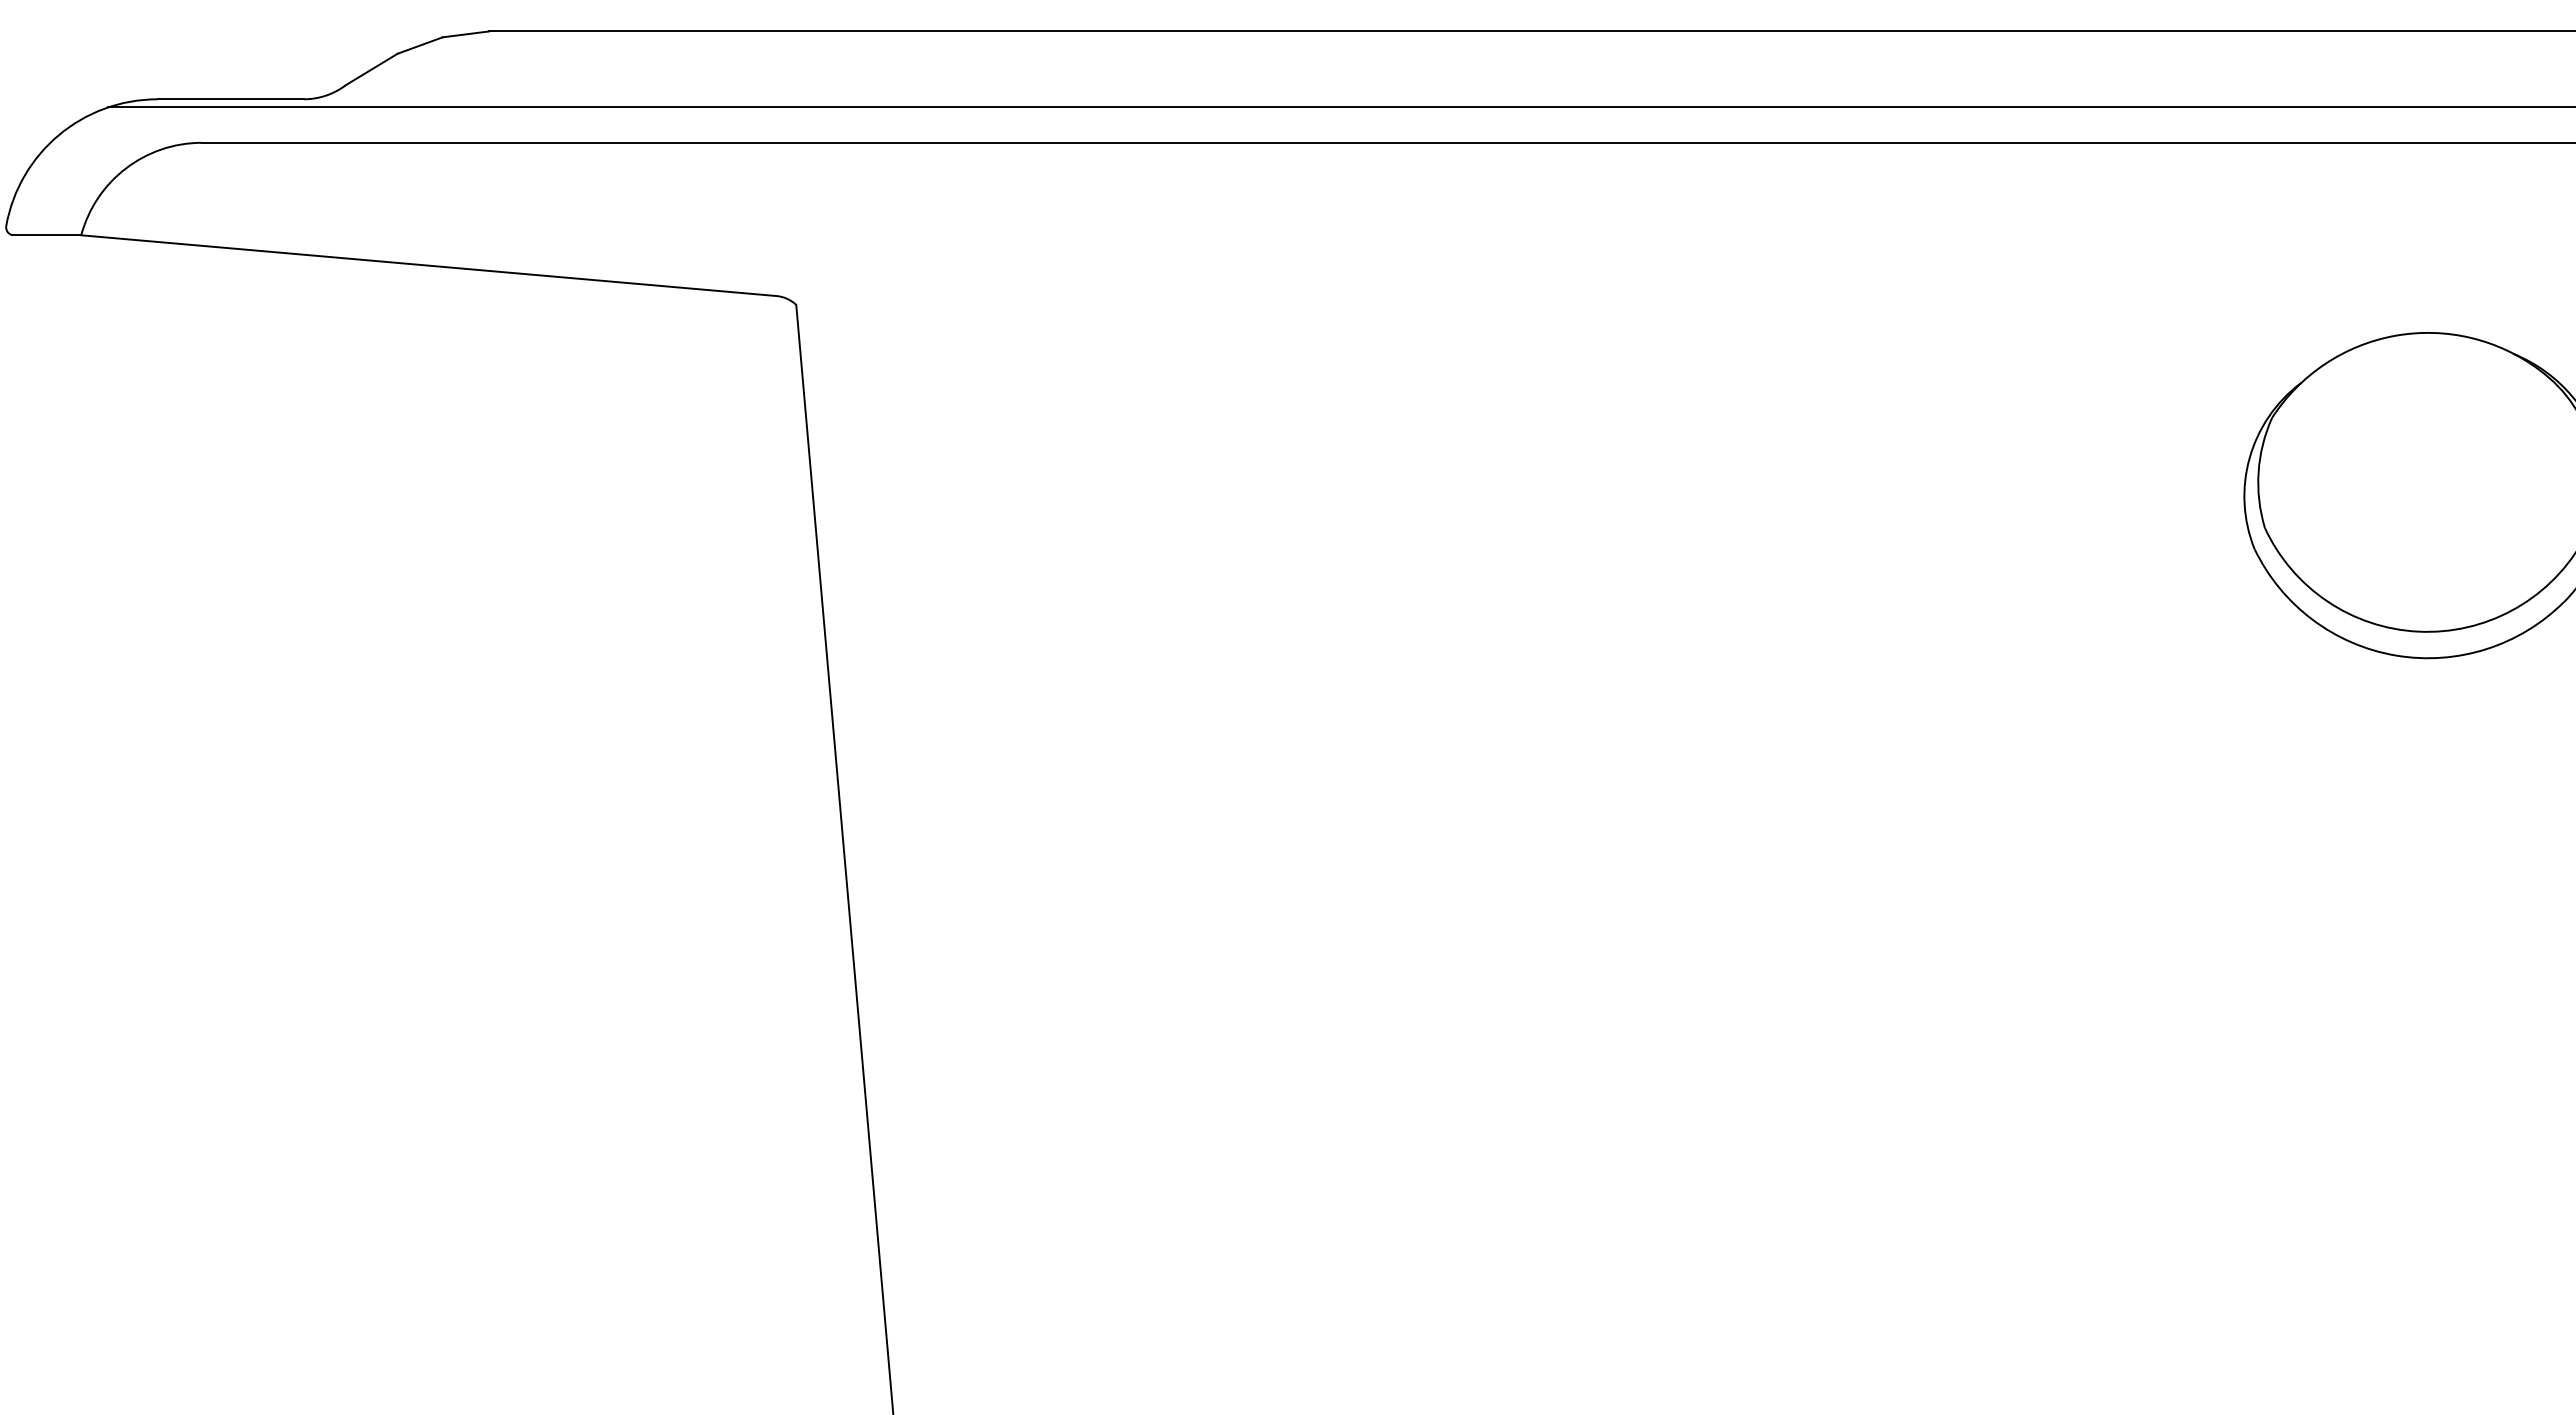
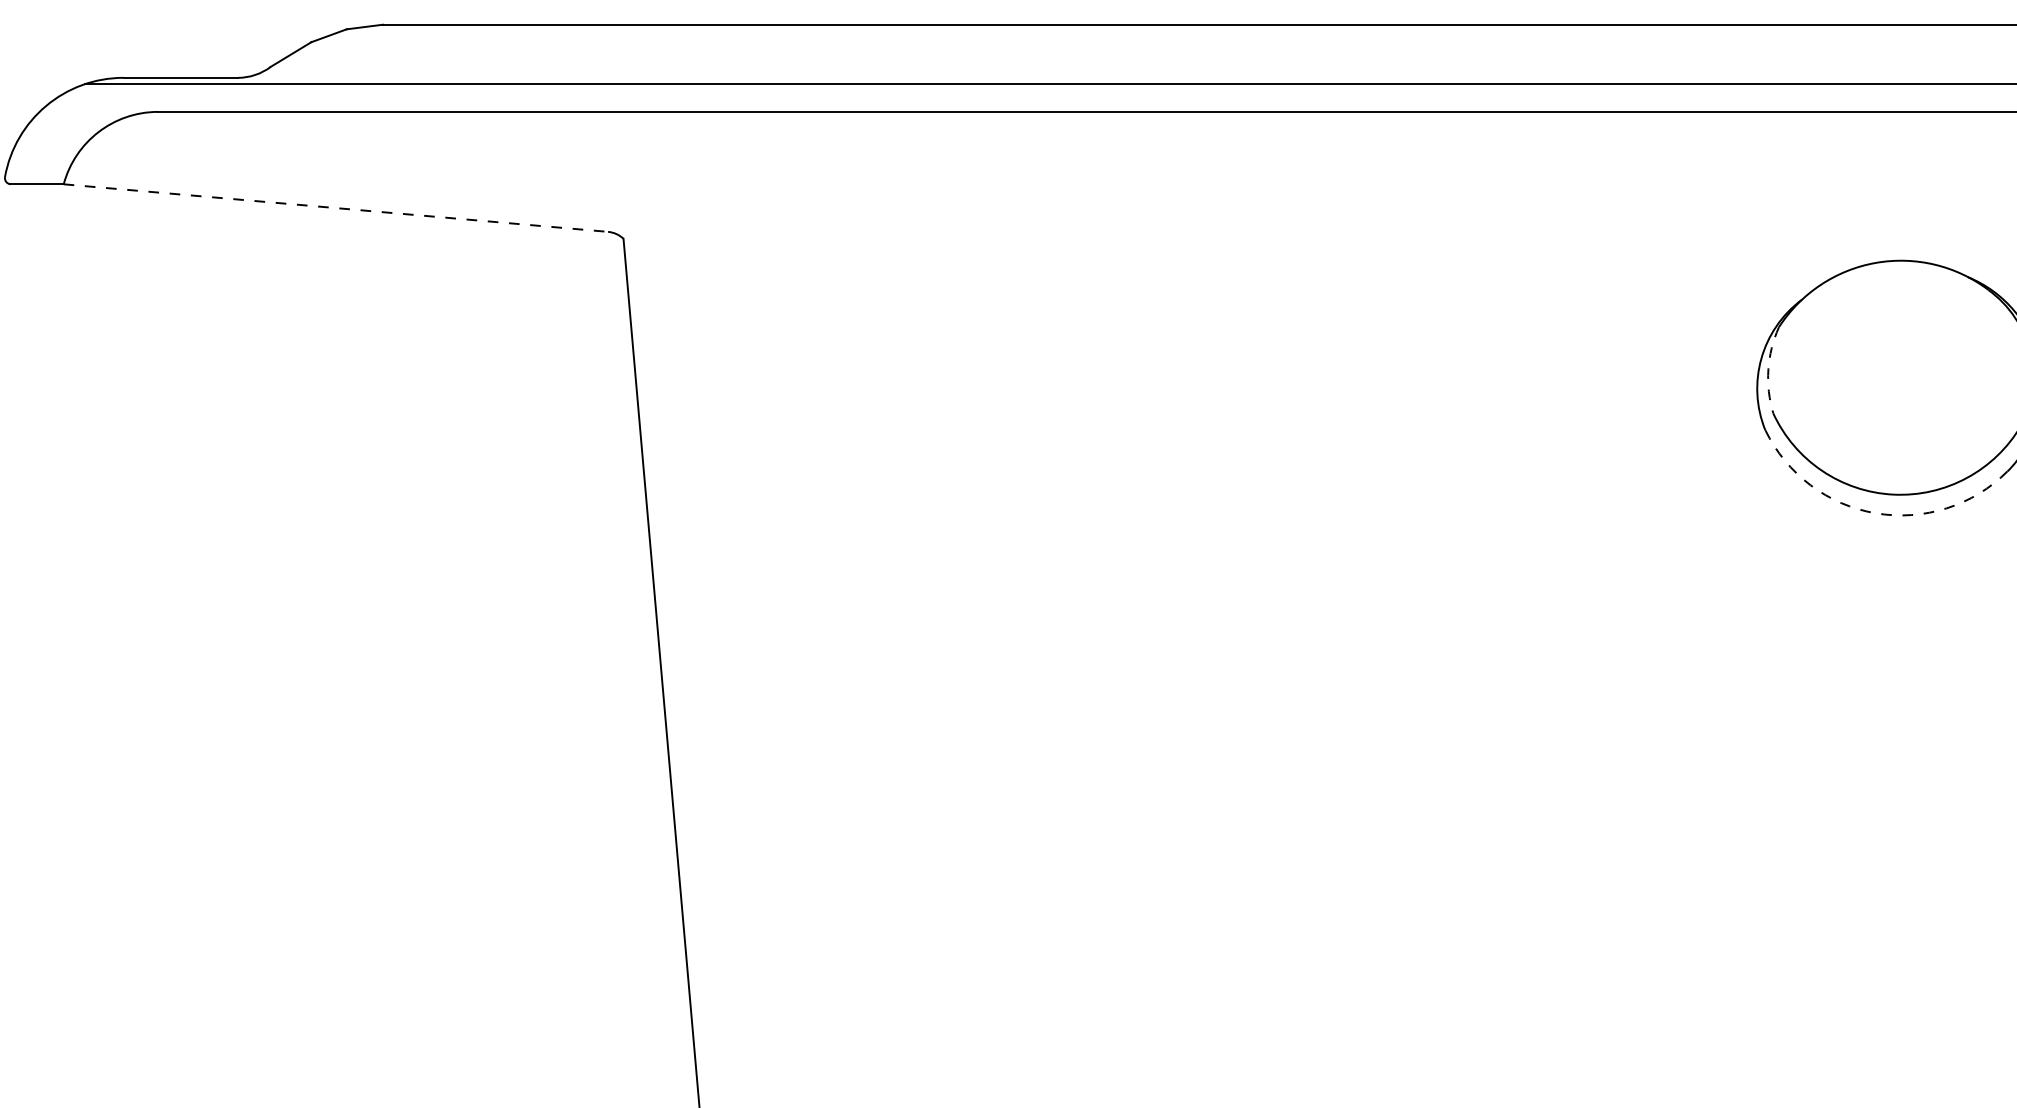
line: (429, 265) -> (336, 207), solid -> dashed
arc: (2258, 472) -> (1768, 370), solid -> dashed
arc: (2395, 655) -> (1875, 513), solid -> dashed

